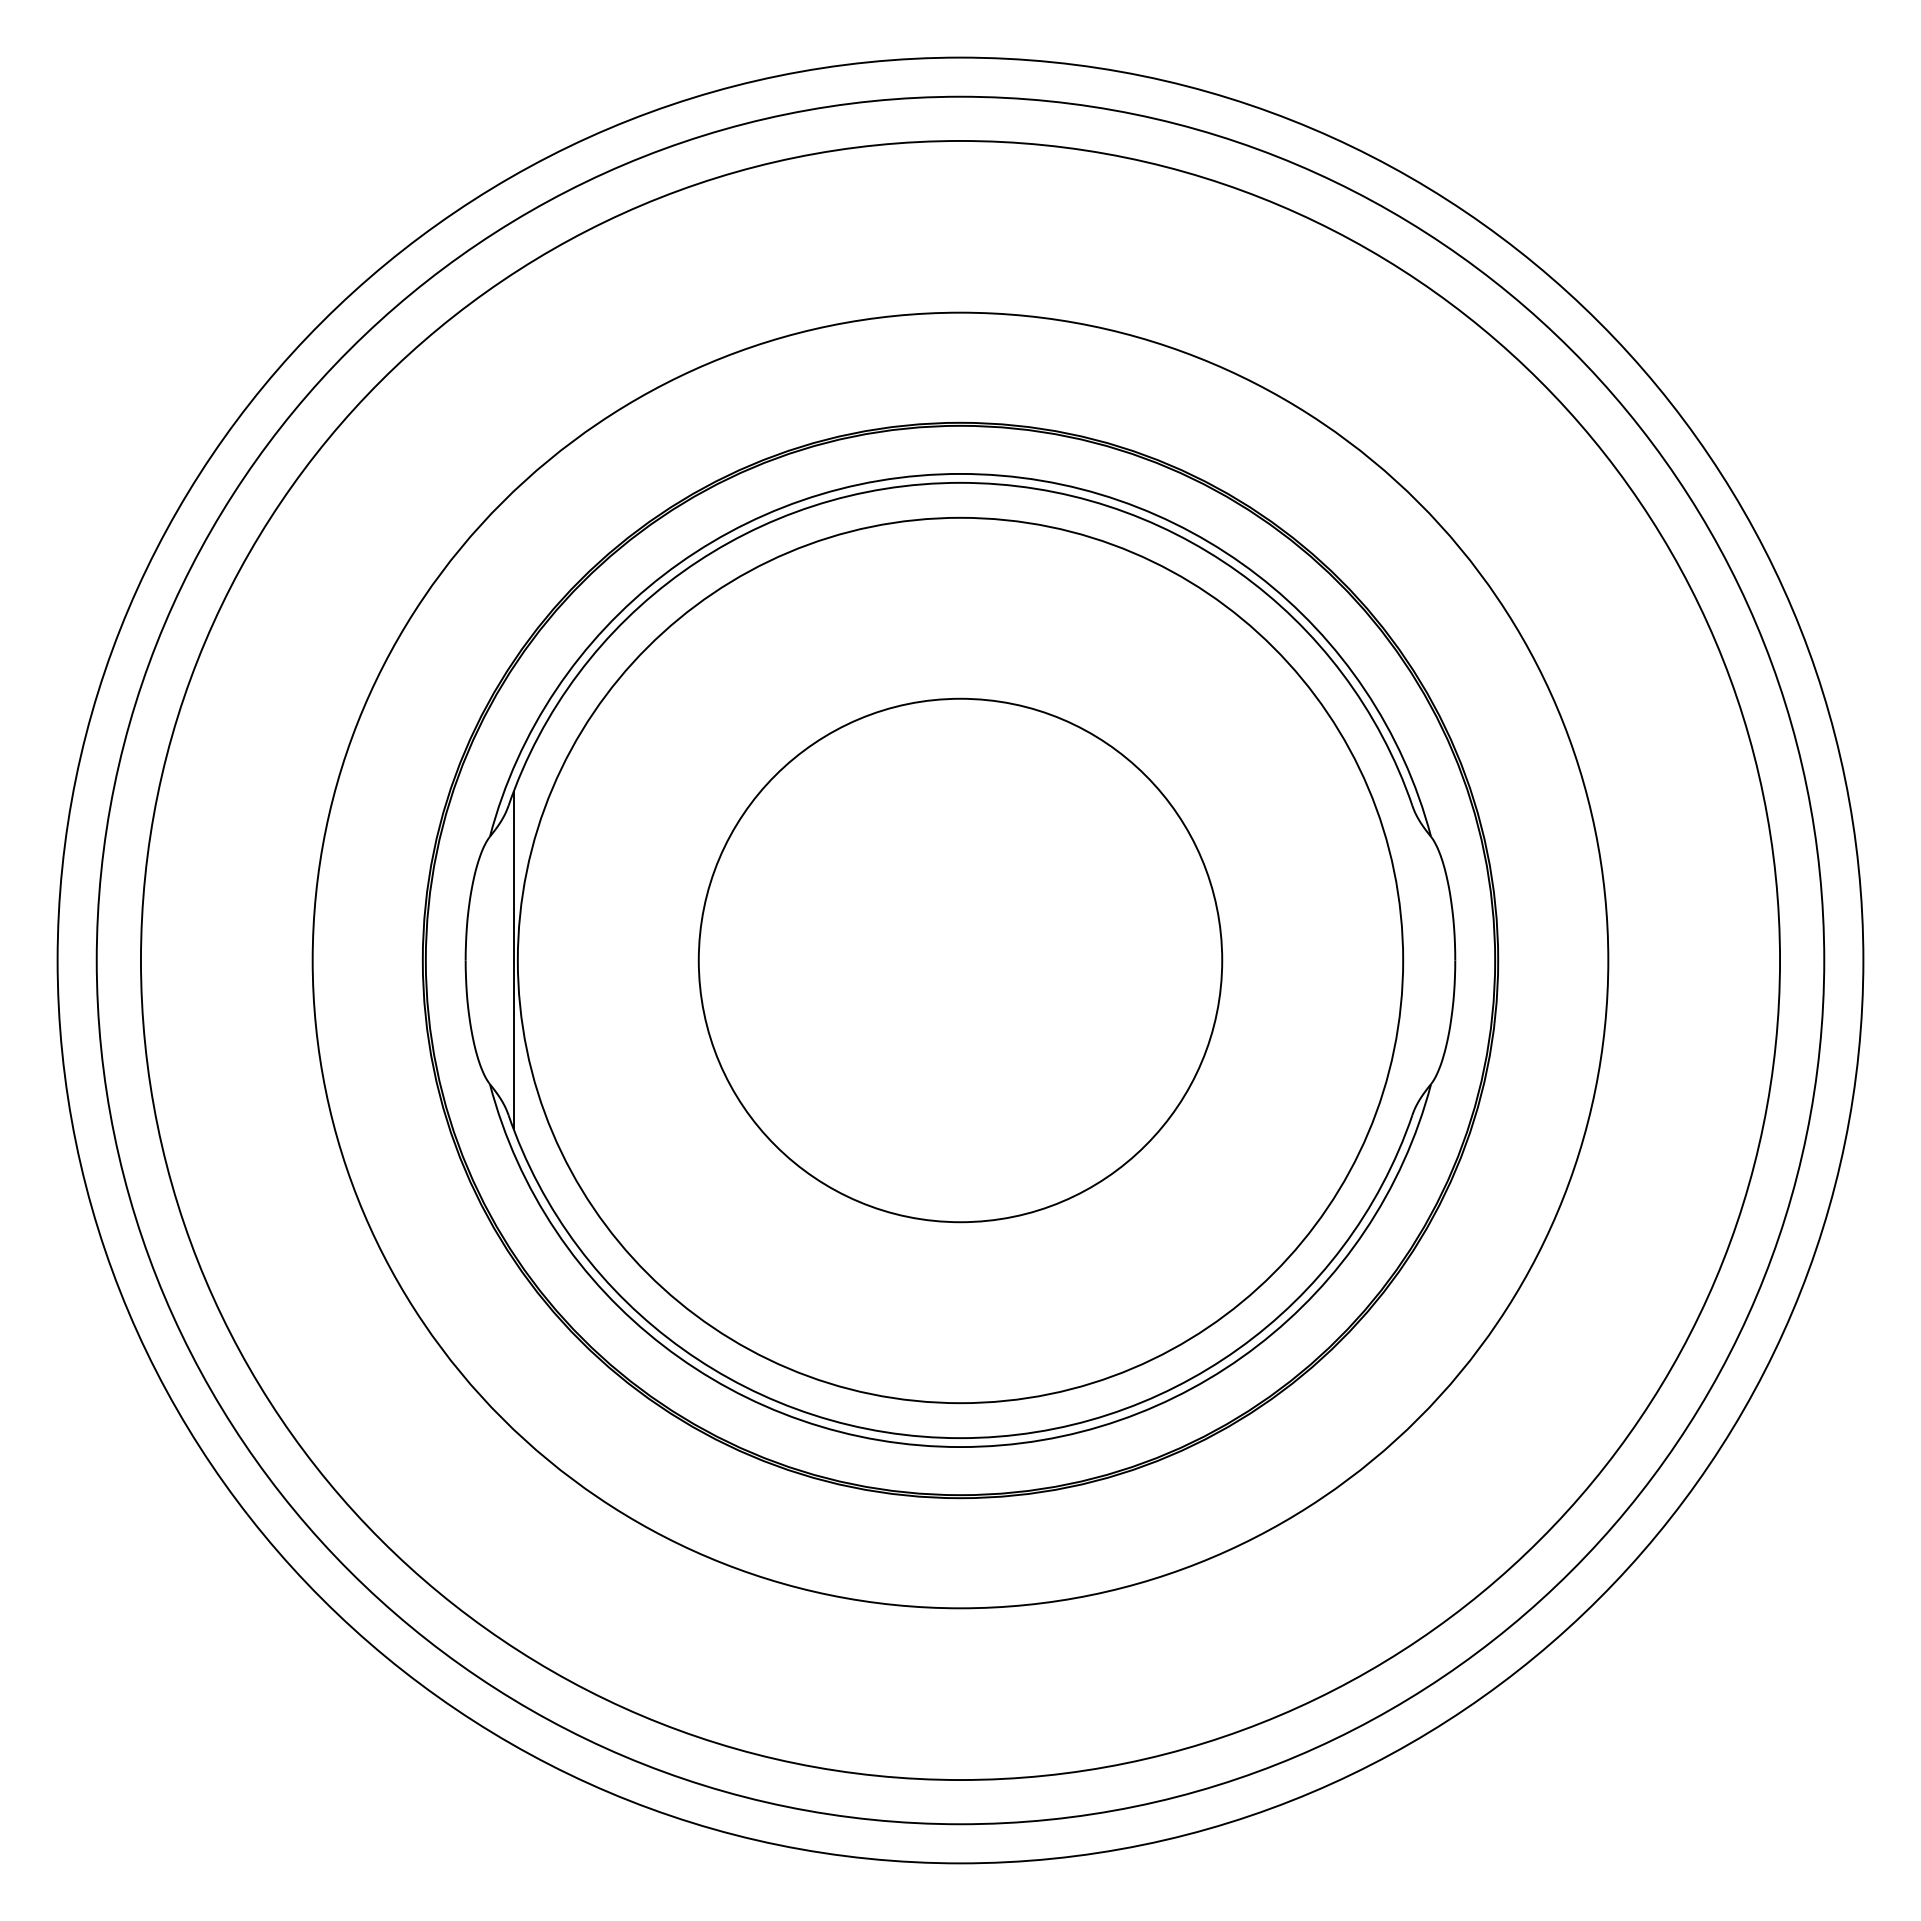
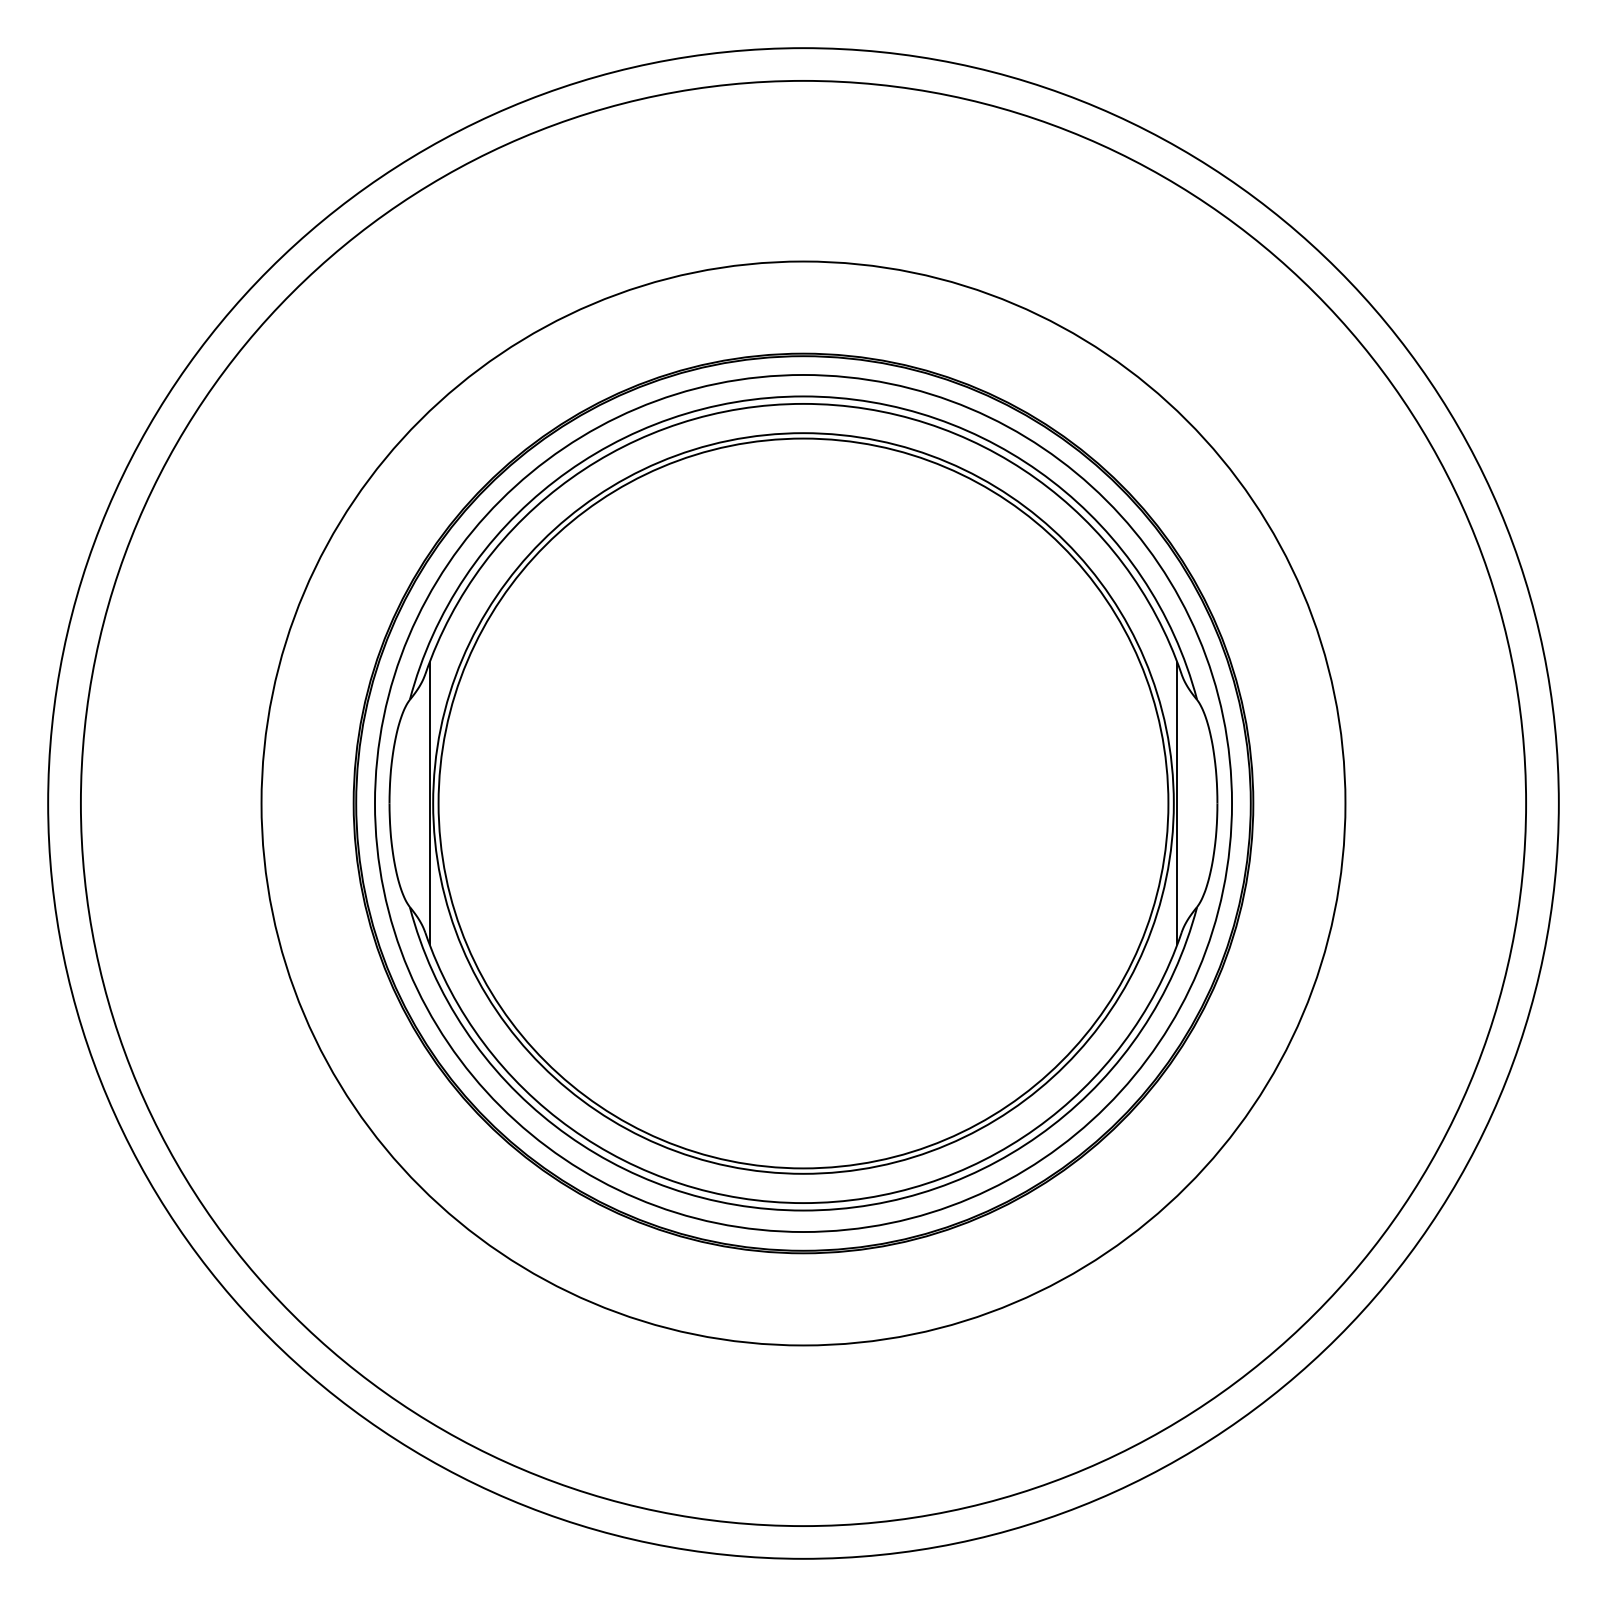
circle: (960, 960) -> (803, 803), size x0.62
circle: (960, 960) -> (803, 803), size x1.67
line: (1407, 960) -> (1177, 803), added

